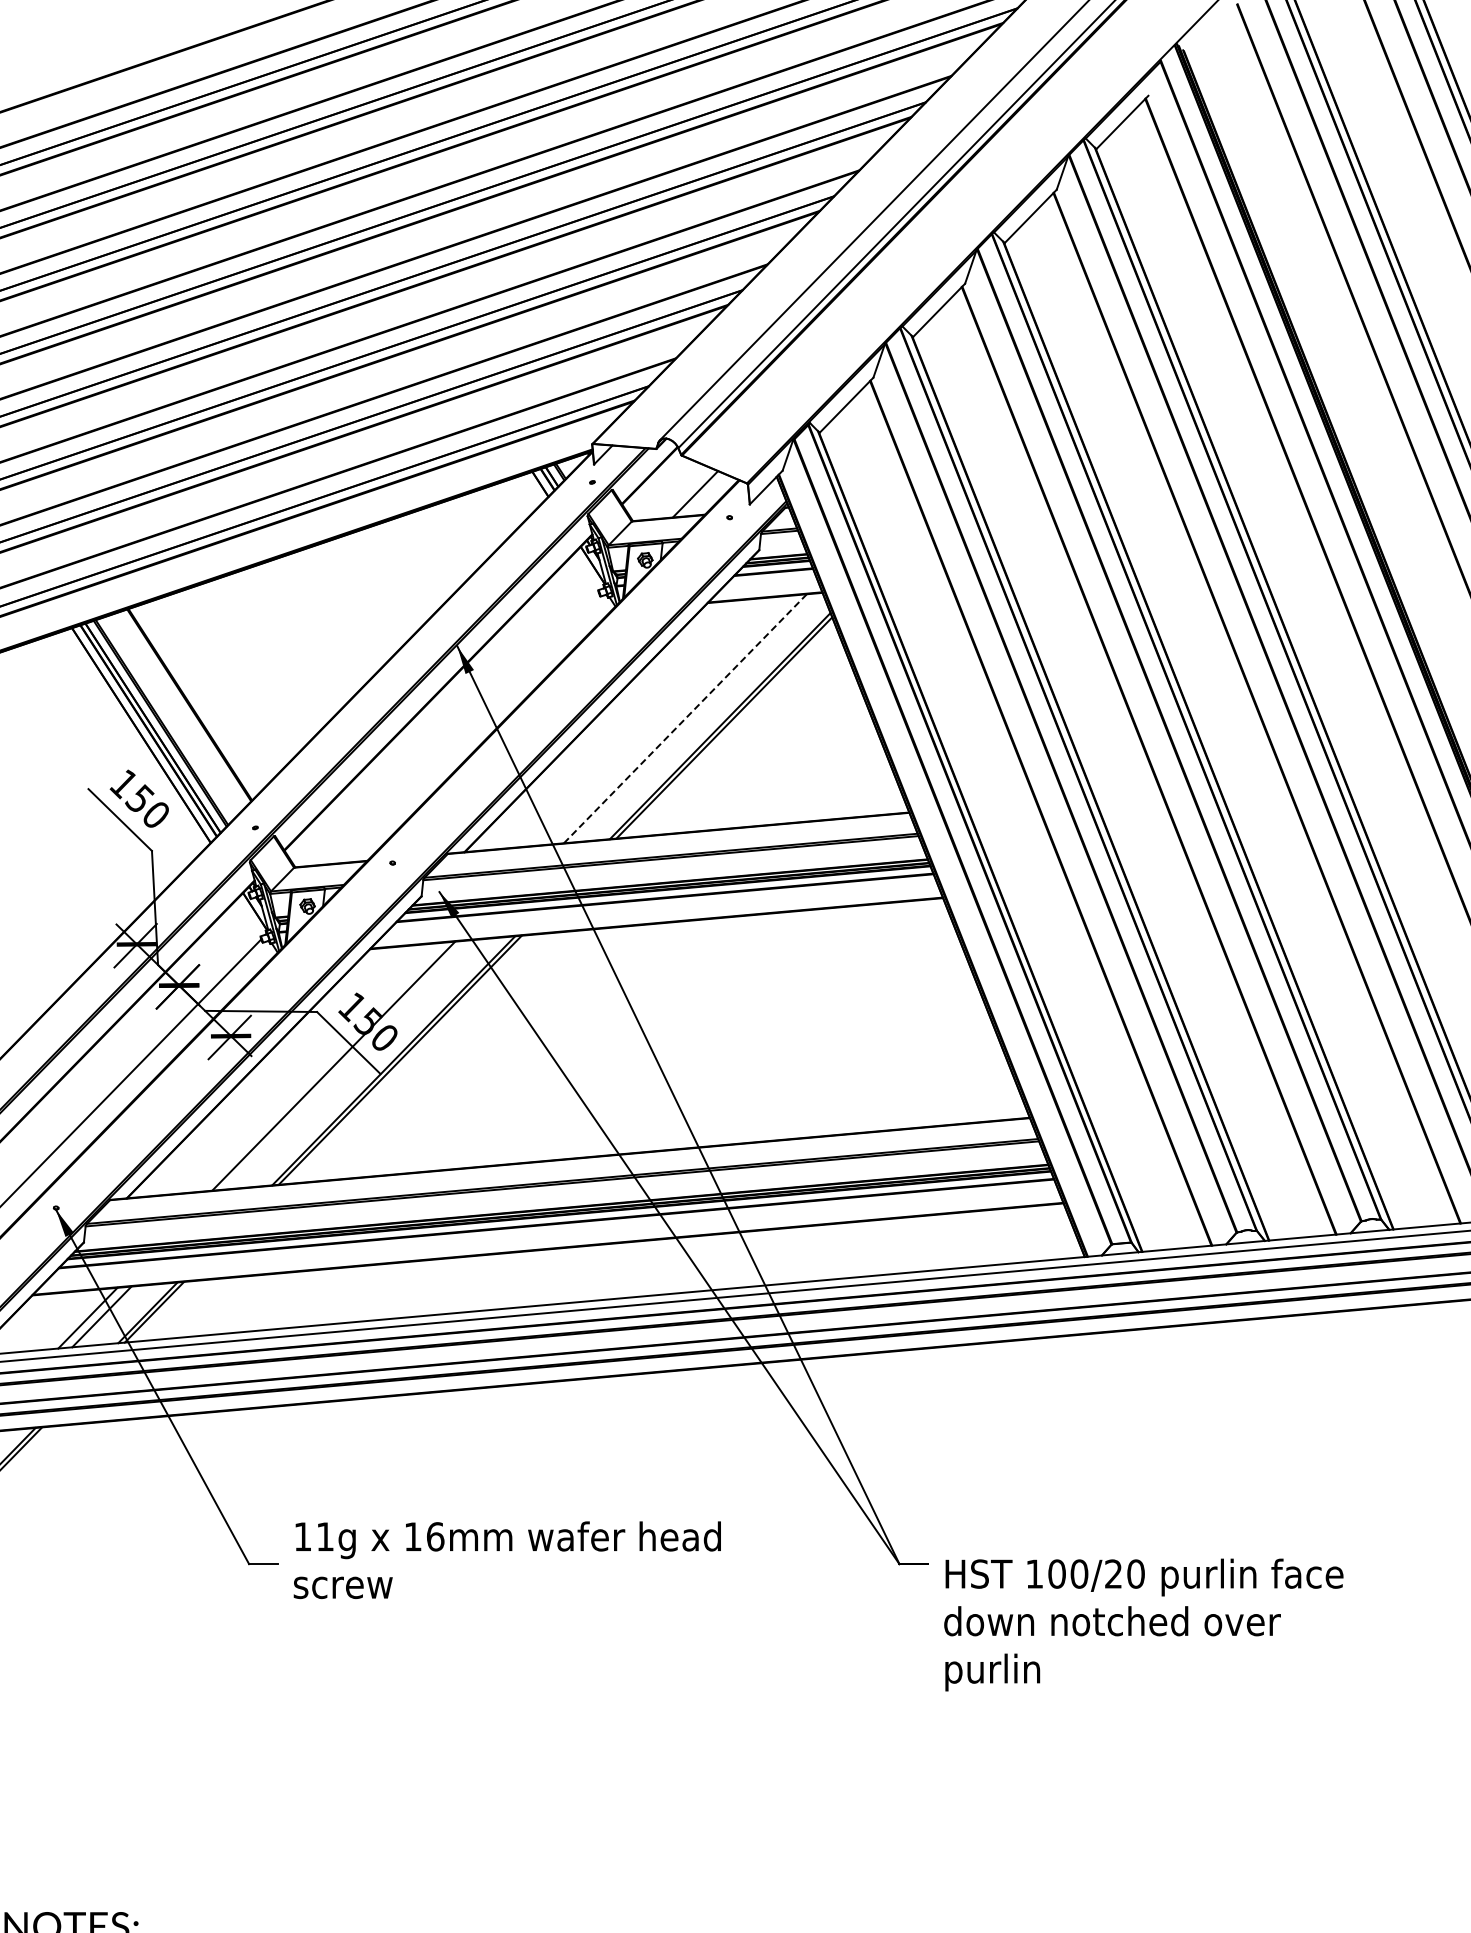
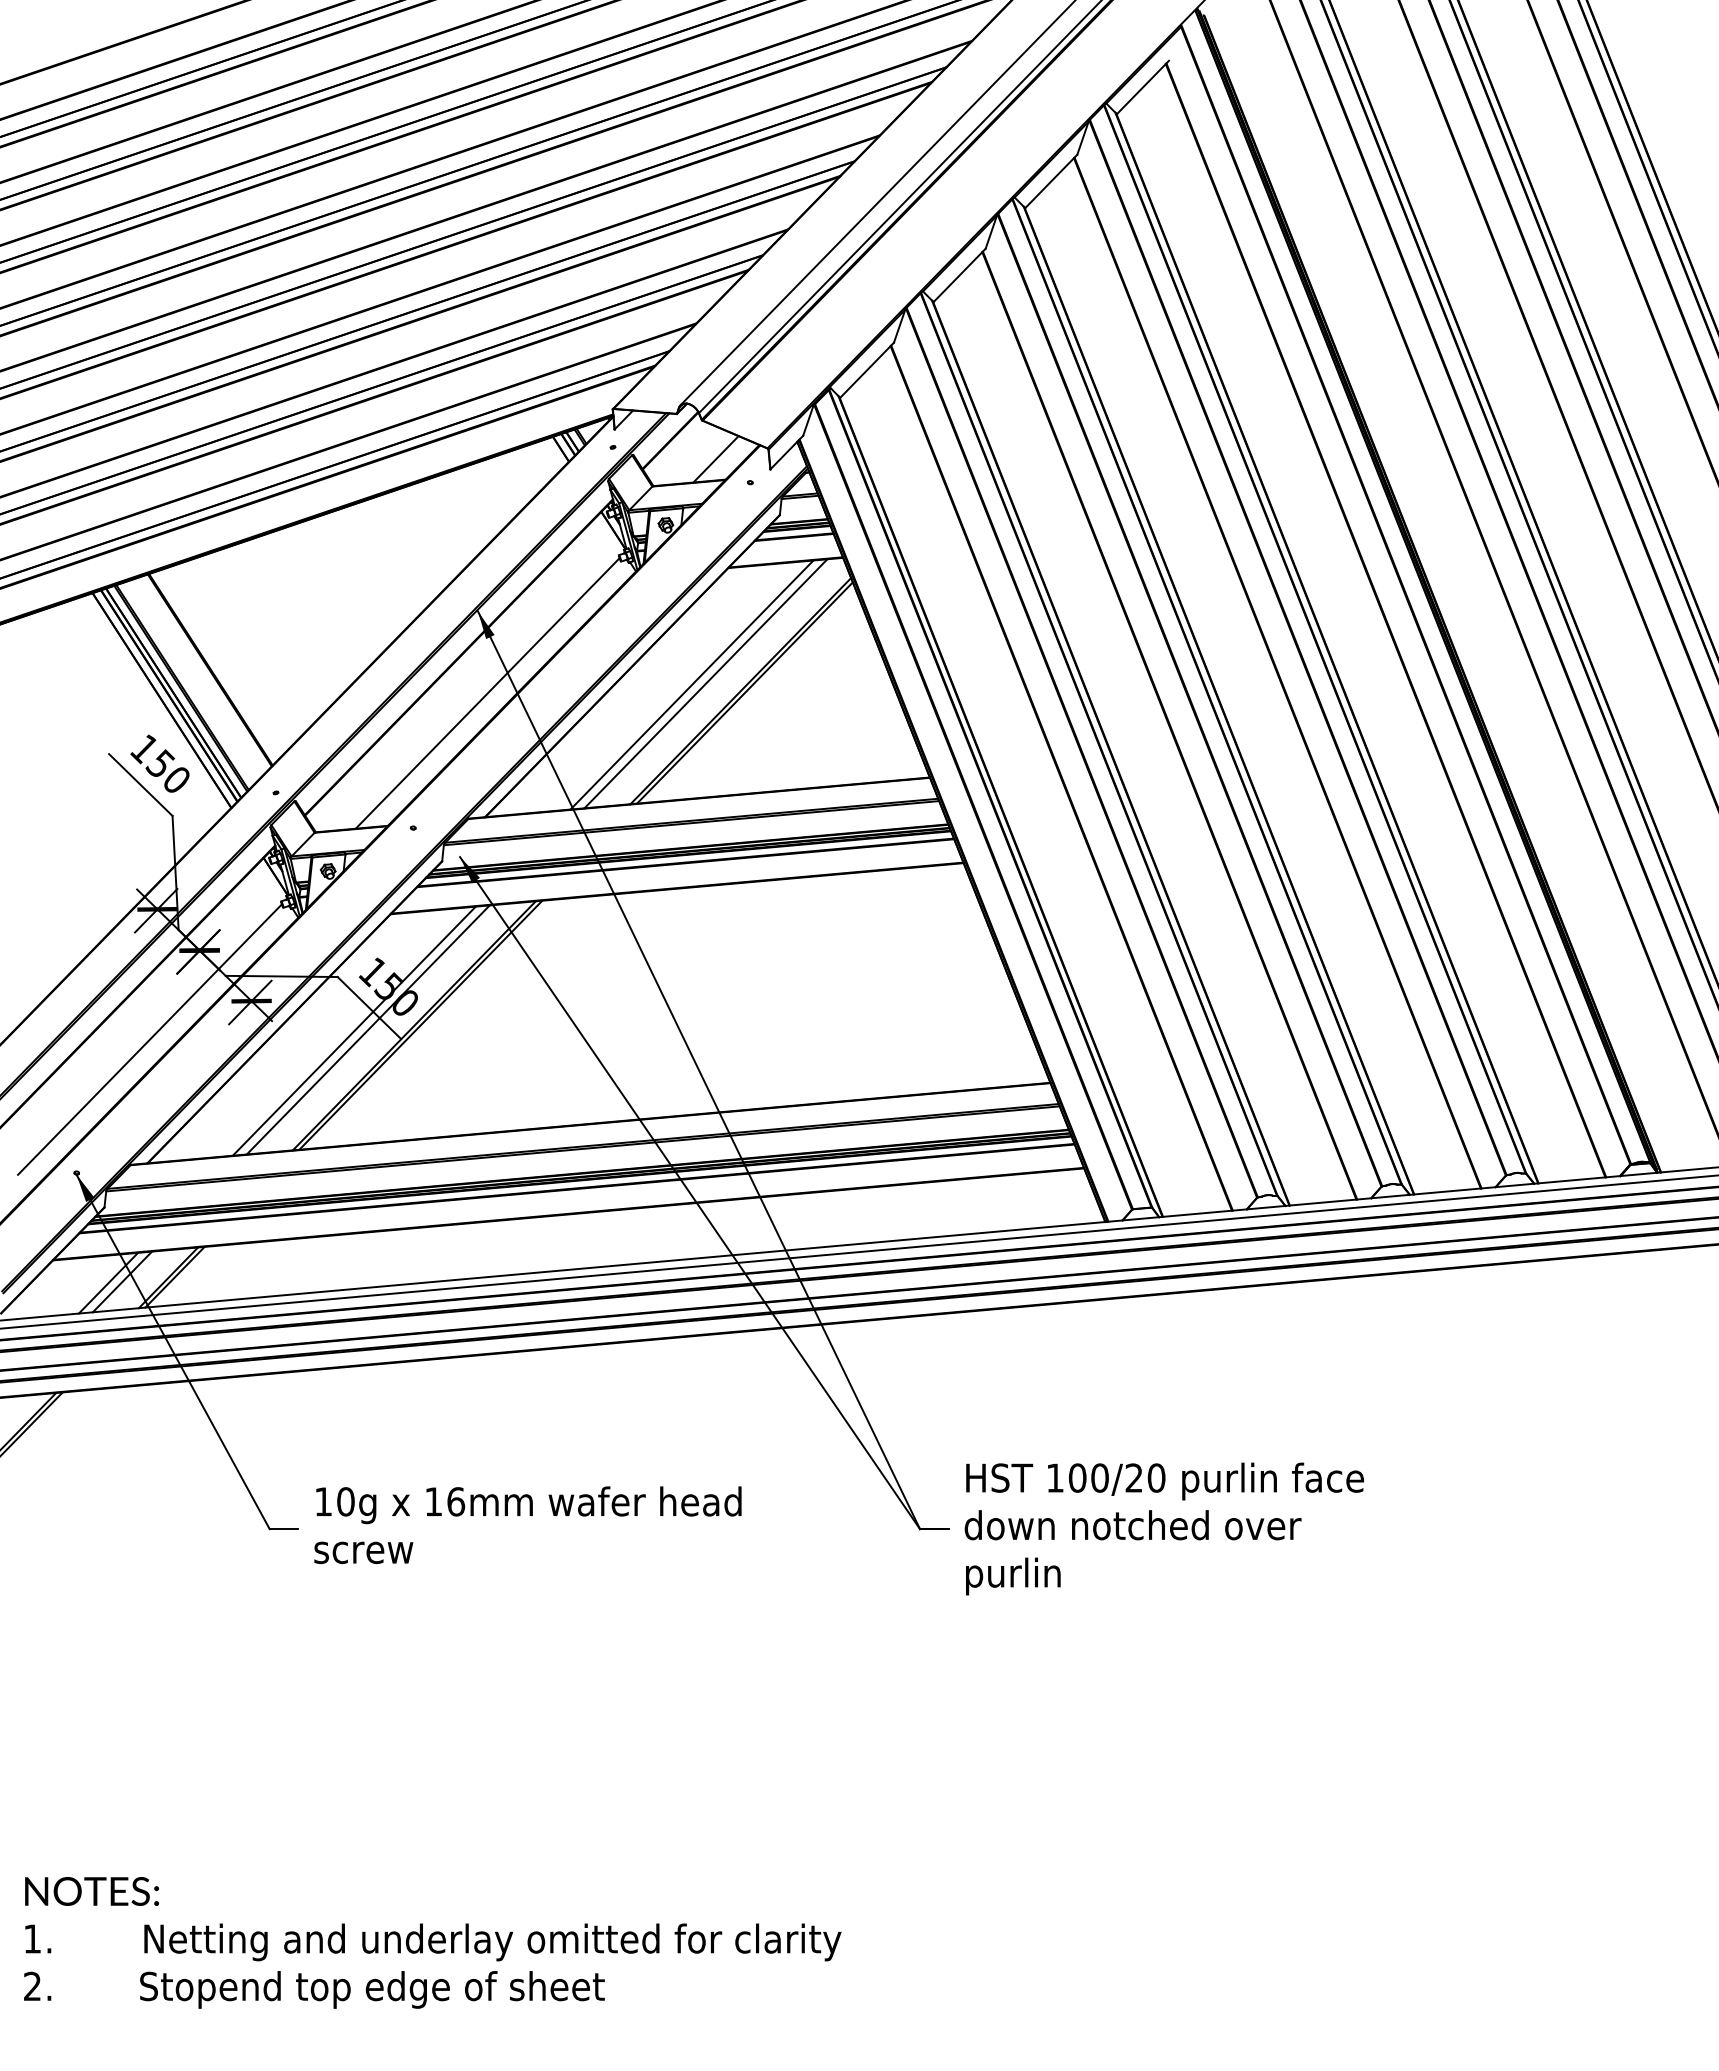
line: (684, 718) -> (705, 683), dashed -> solid
line: (670, 719) -> (691, 684), added
line: (466, 728) -> (487, 693), added
line: (346, 1064) -> (367, 1029), added
text: (324, 1536) -> (345, 1501), 11g -> 10g
text: (1143, 1624) -> (1164, 1528), moved

